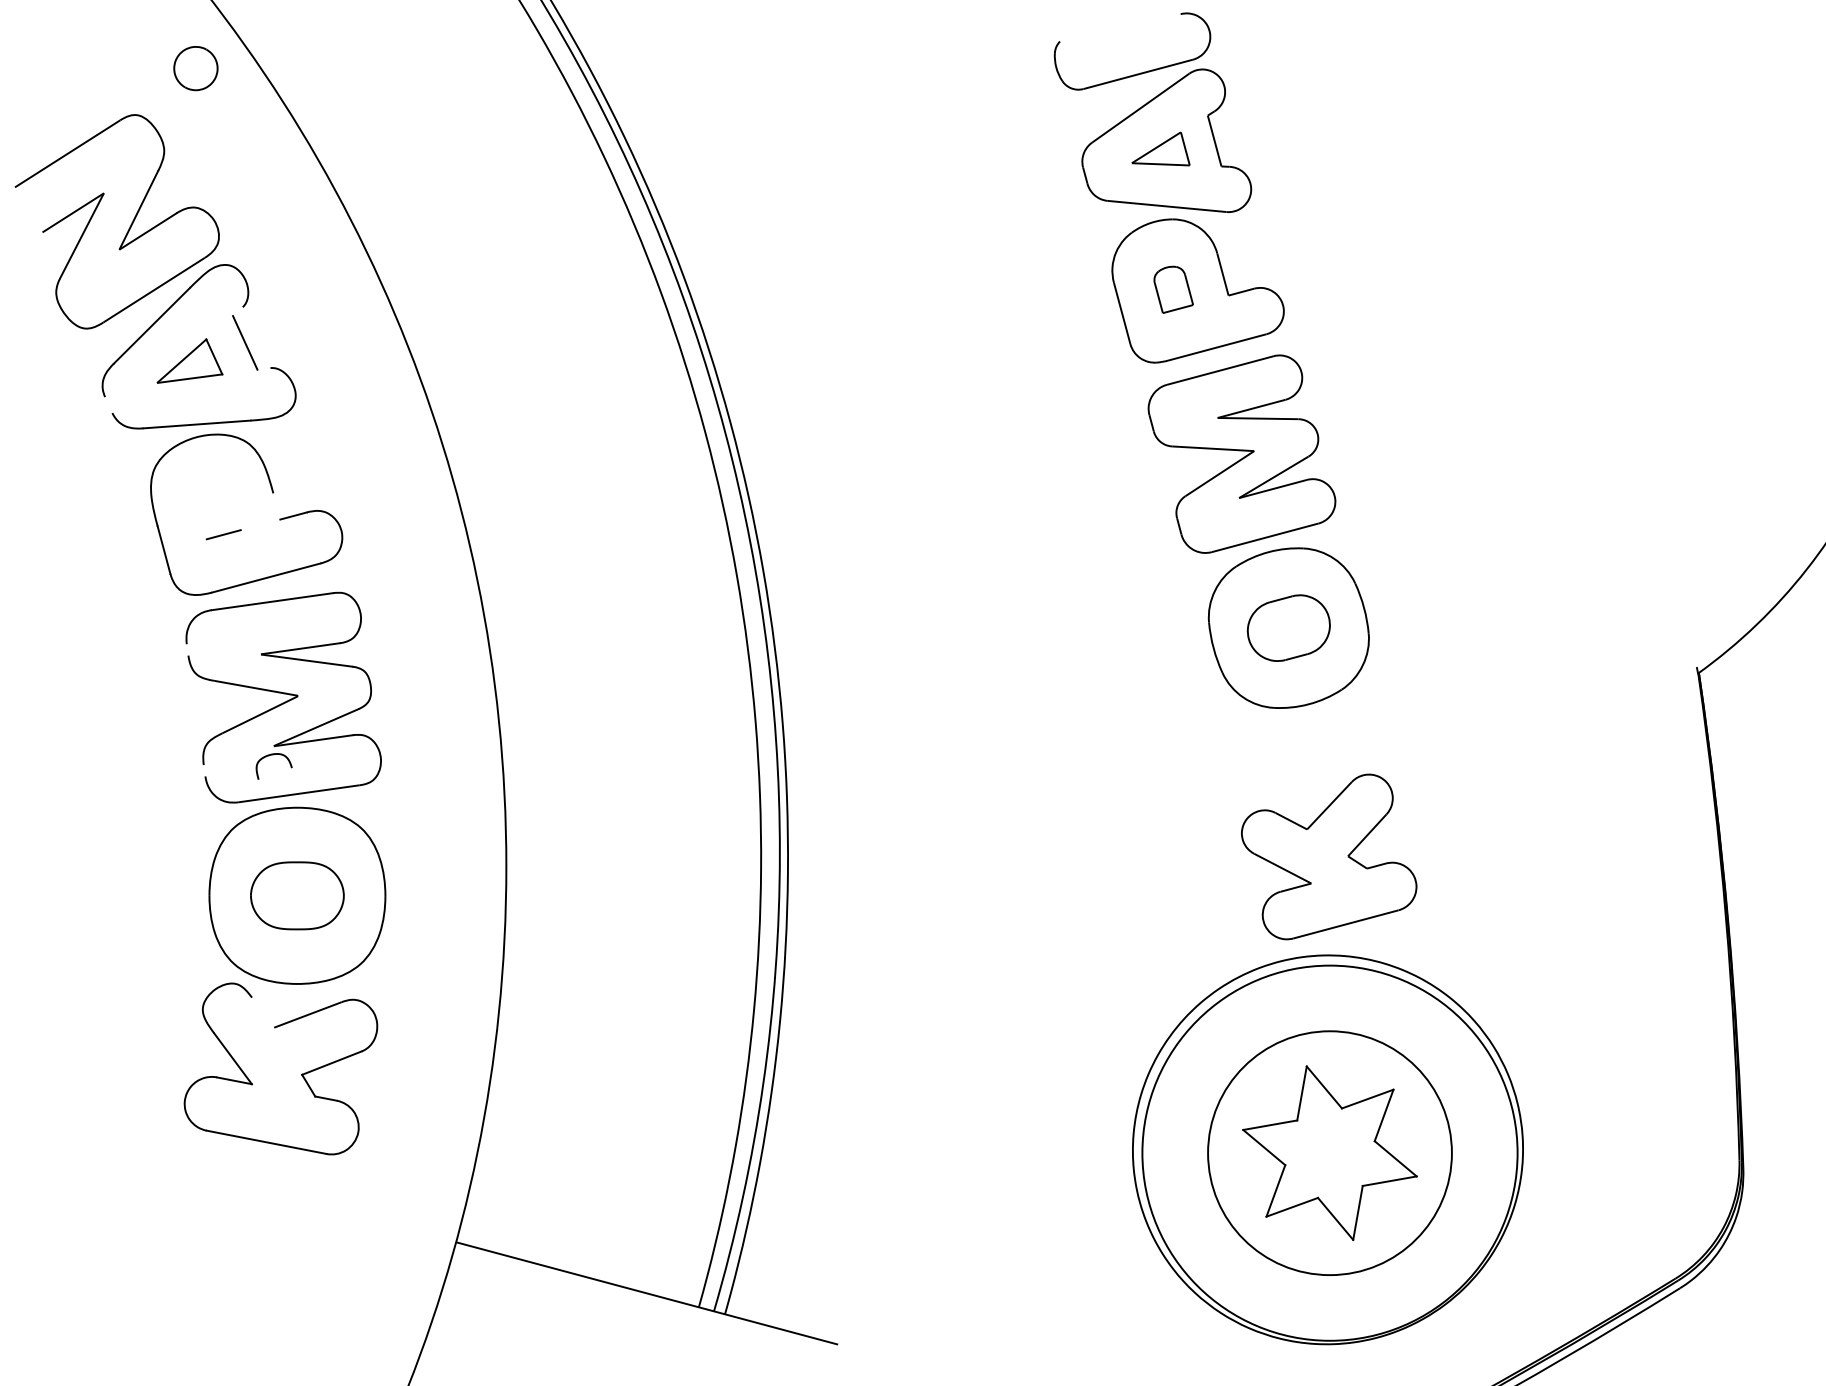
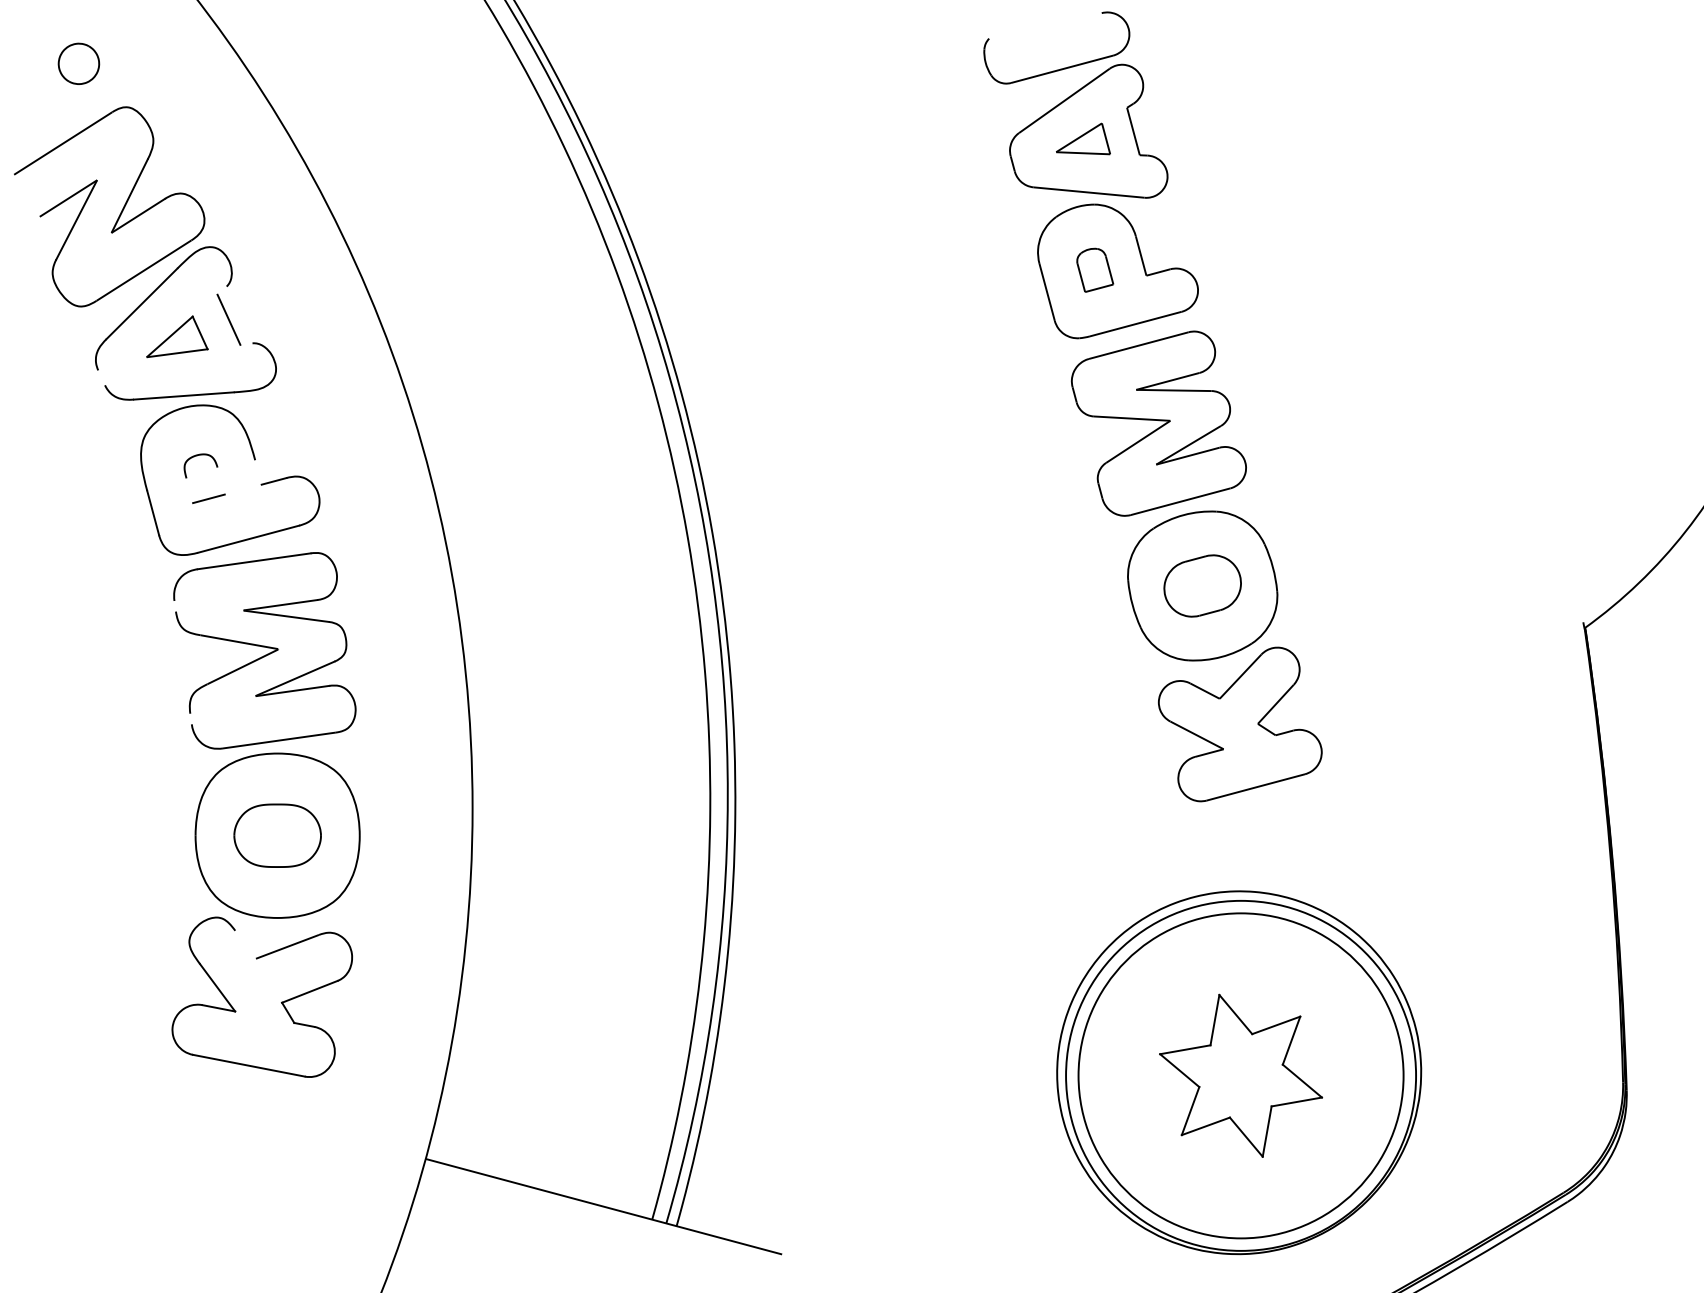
part: (195, 68) -> (78, 63), moved
curve: (270, 756) -> (197, 456), moved
part: (1329, 856) -> (1240, 724), moved
circle: (1329, 1152) -> (1240, 1075), size x1.43

